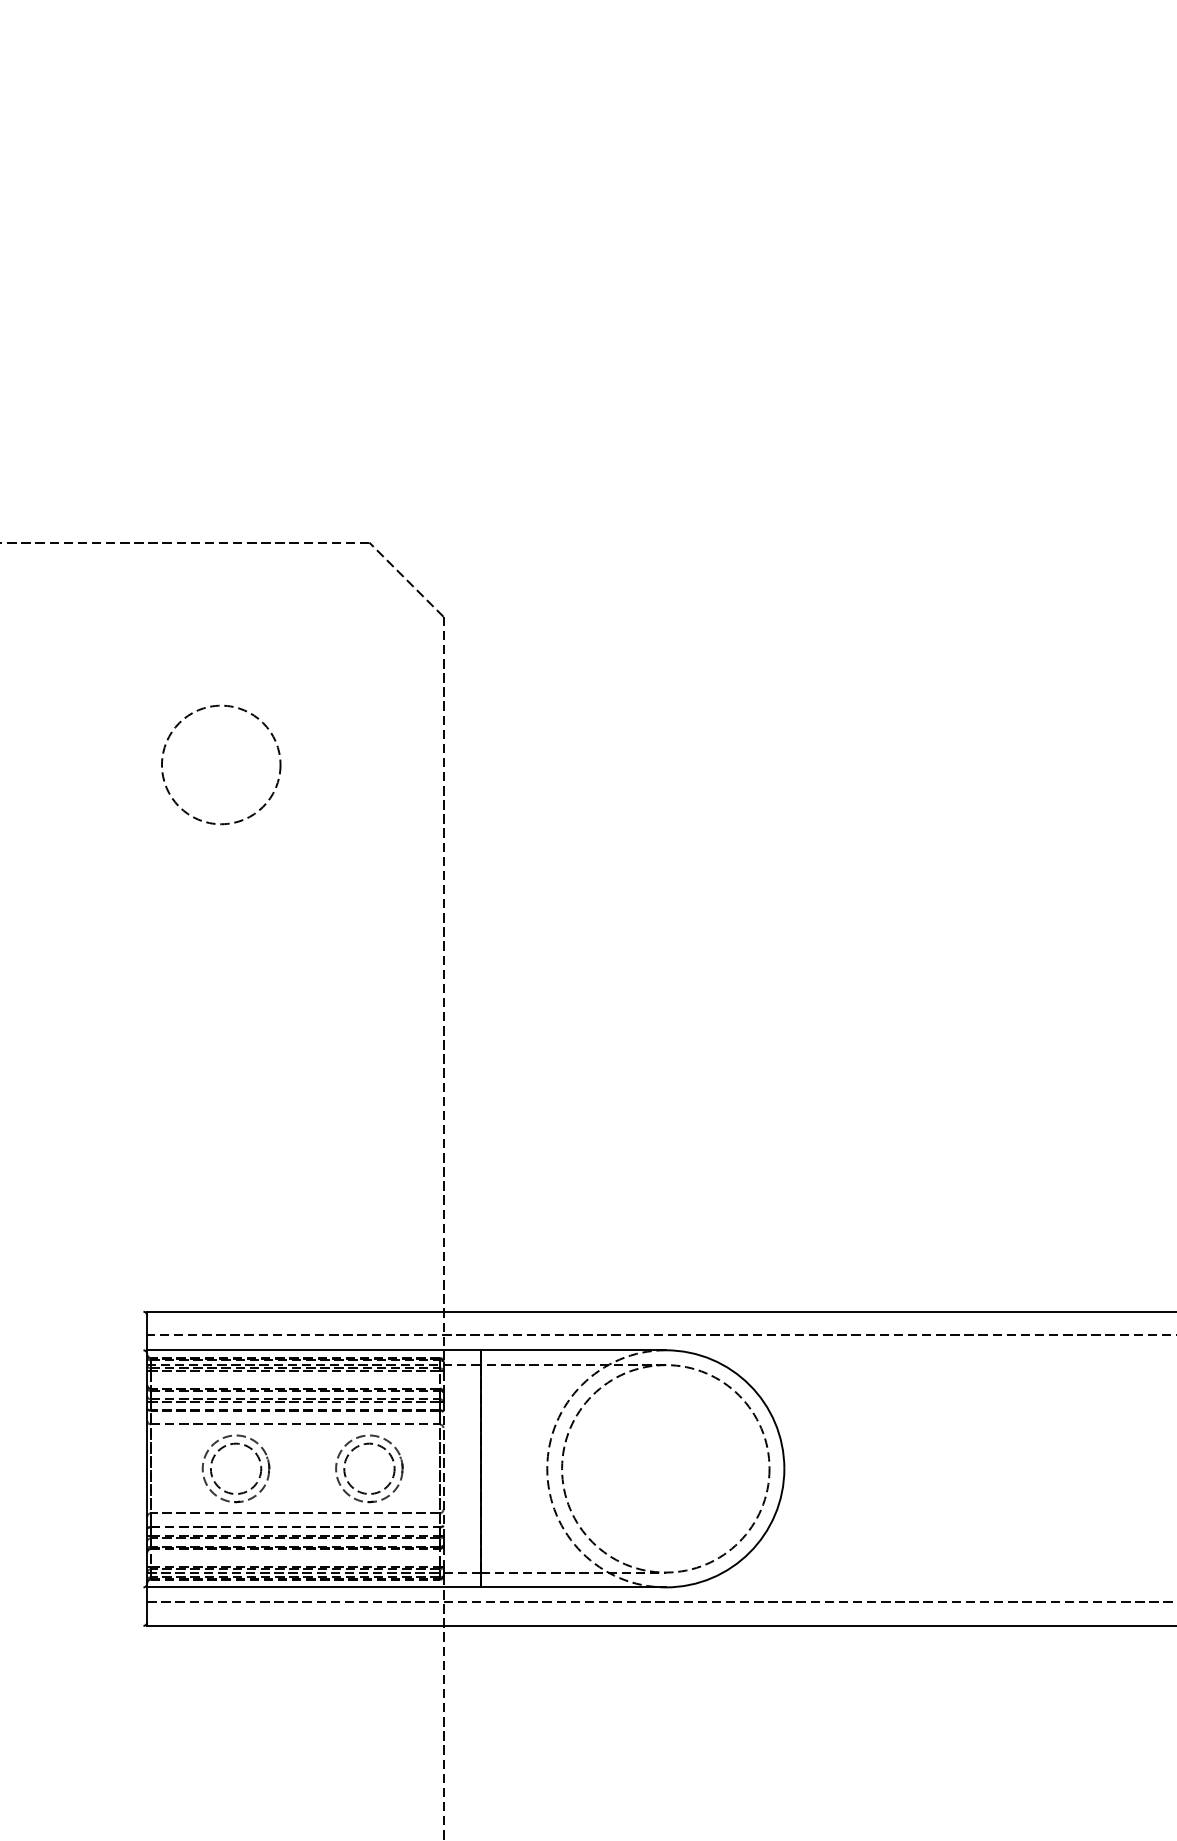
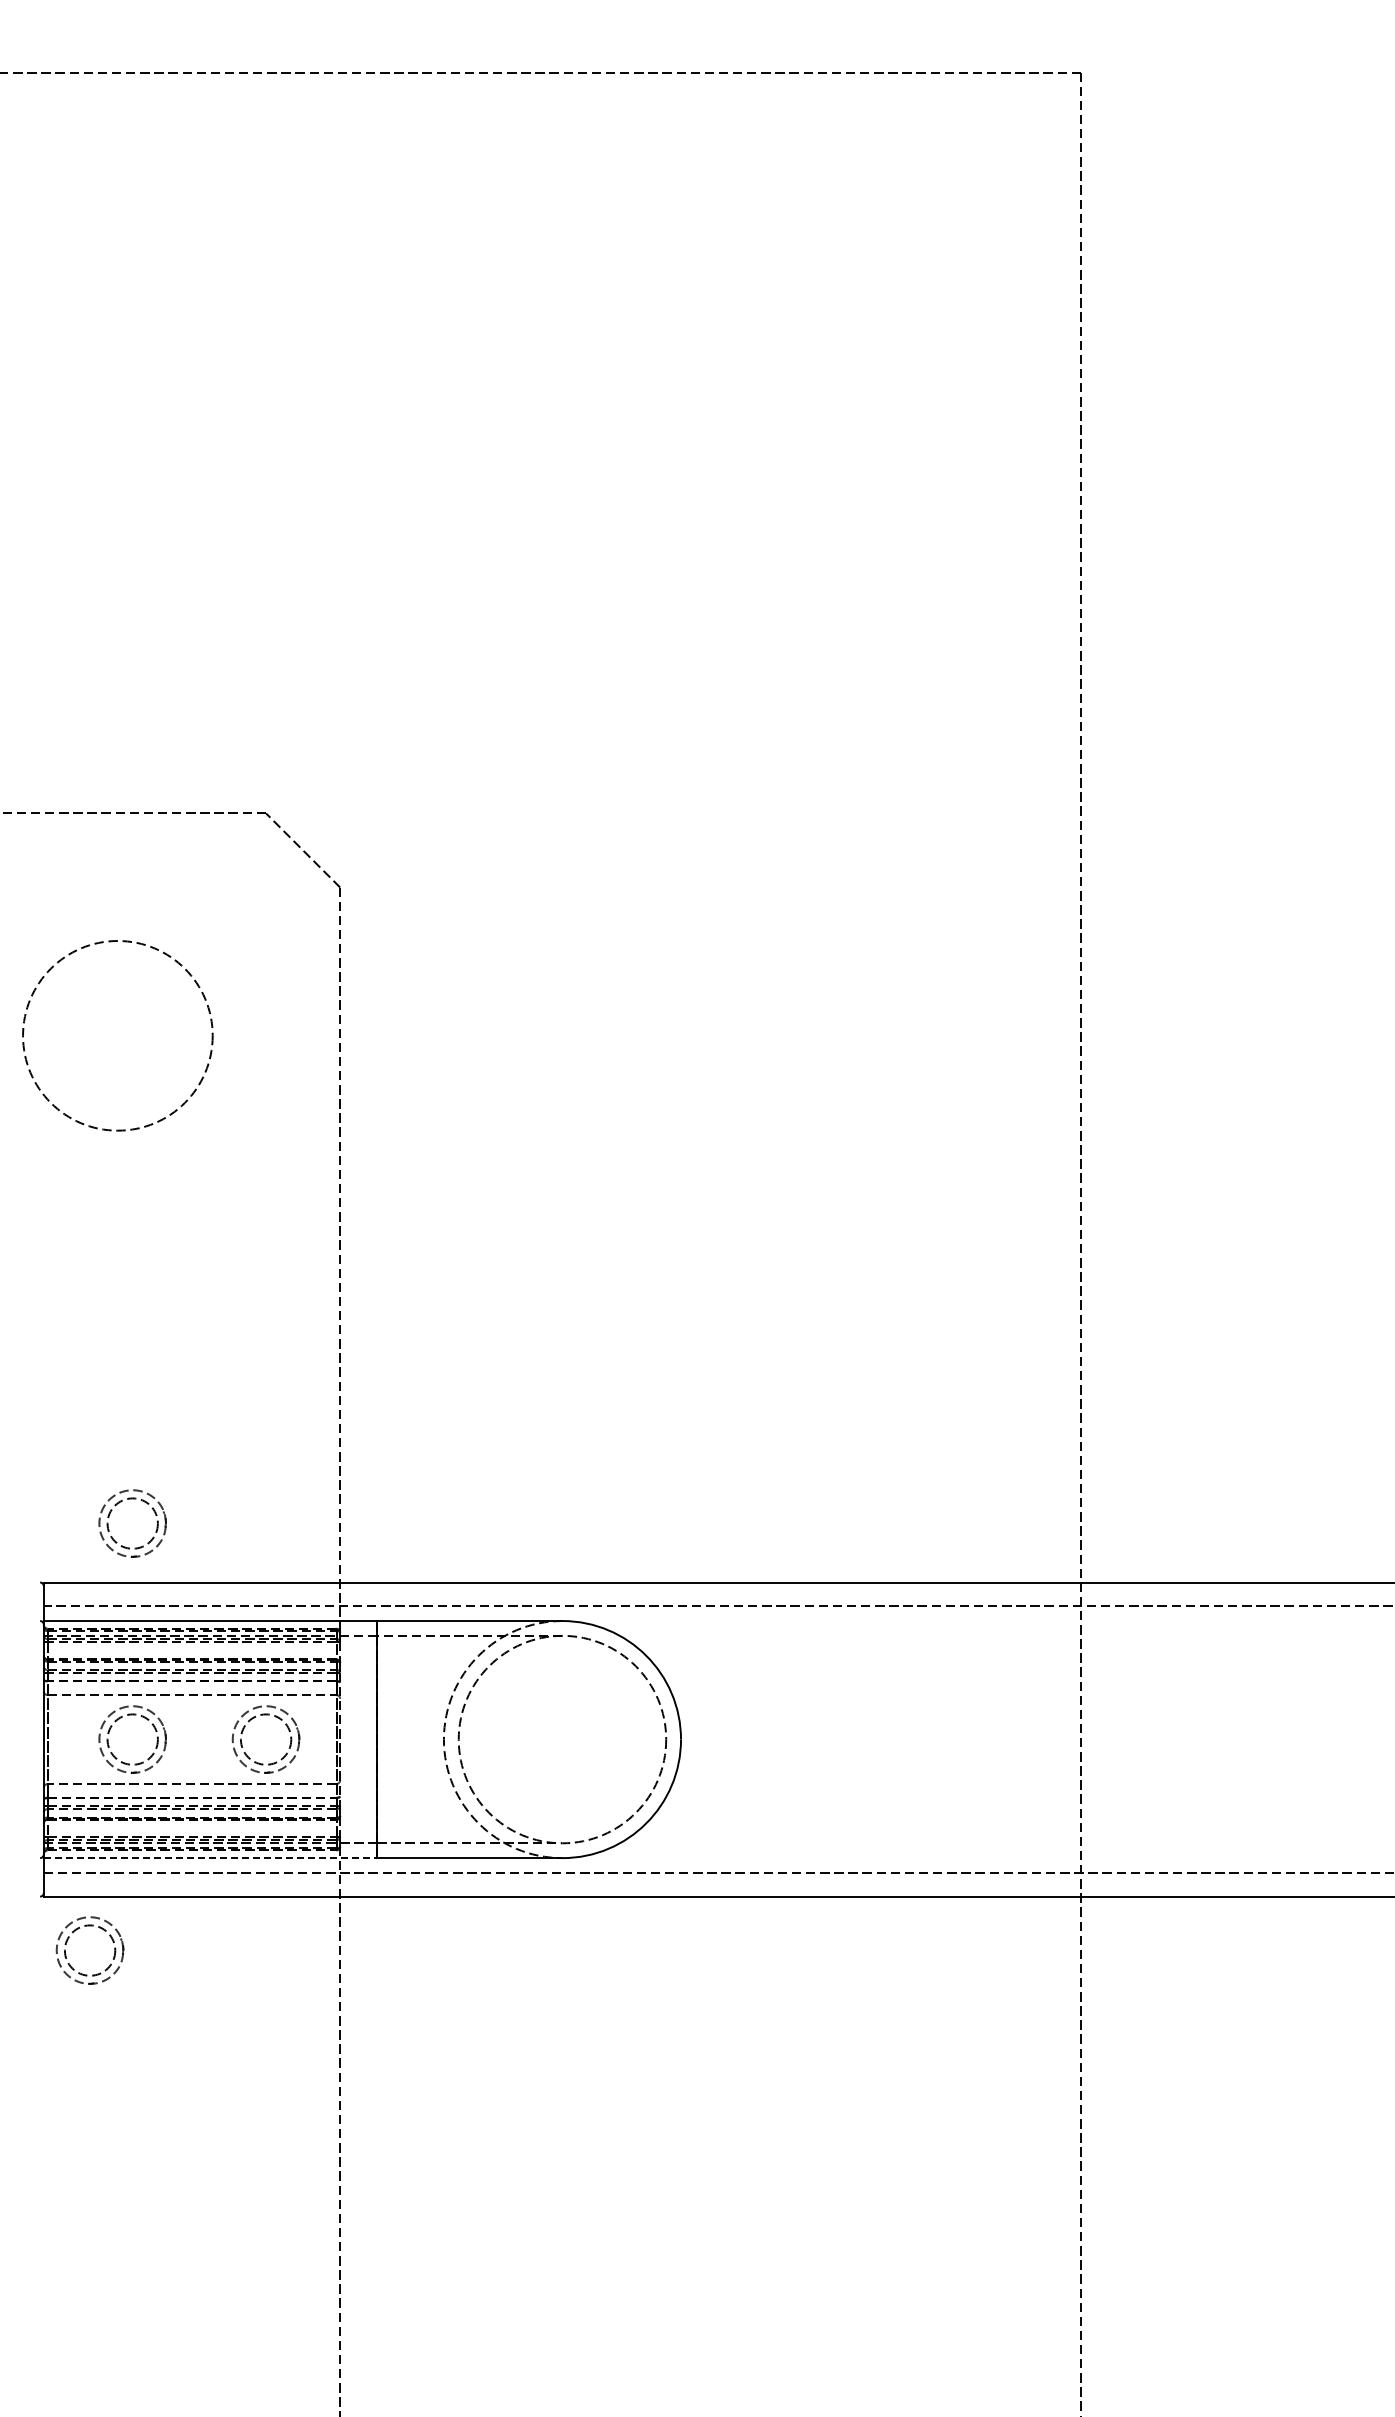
circle: (220, 764) -> (117, 1035), size x1.6
part: (224, 1231) -> (121, 1502), added
line: (313, 1587) -> (210, 1858), solid -> dashed
part: (171, 1669) -> (68, 1940), added

